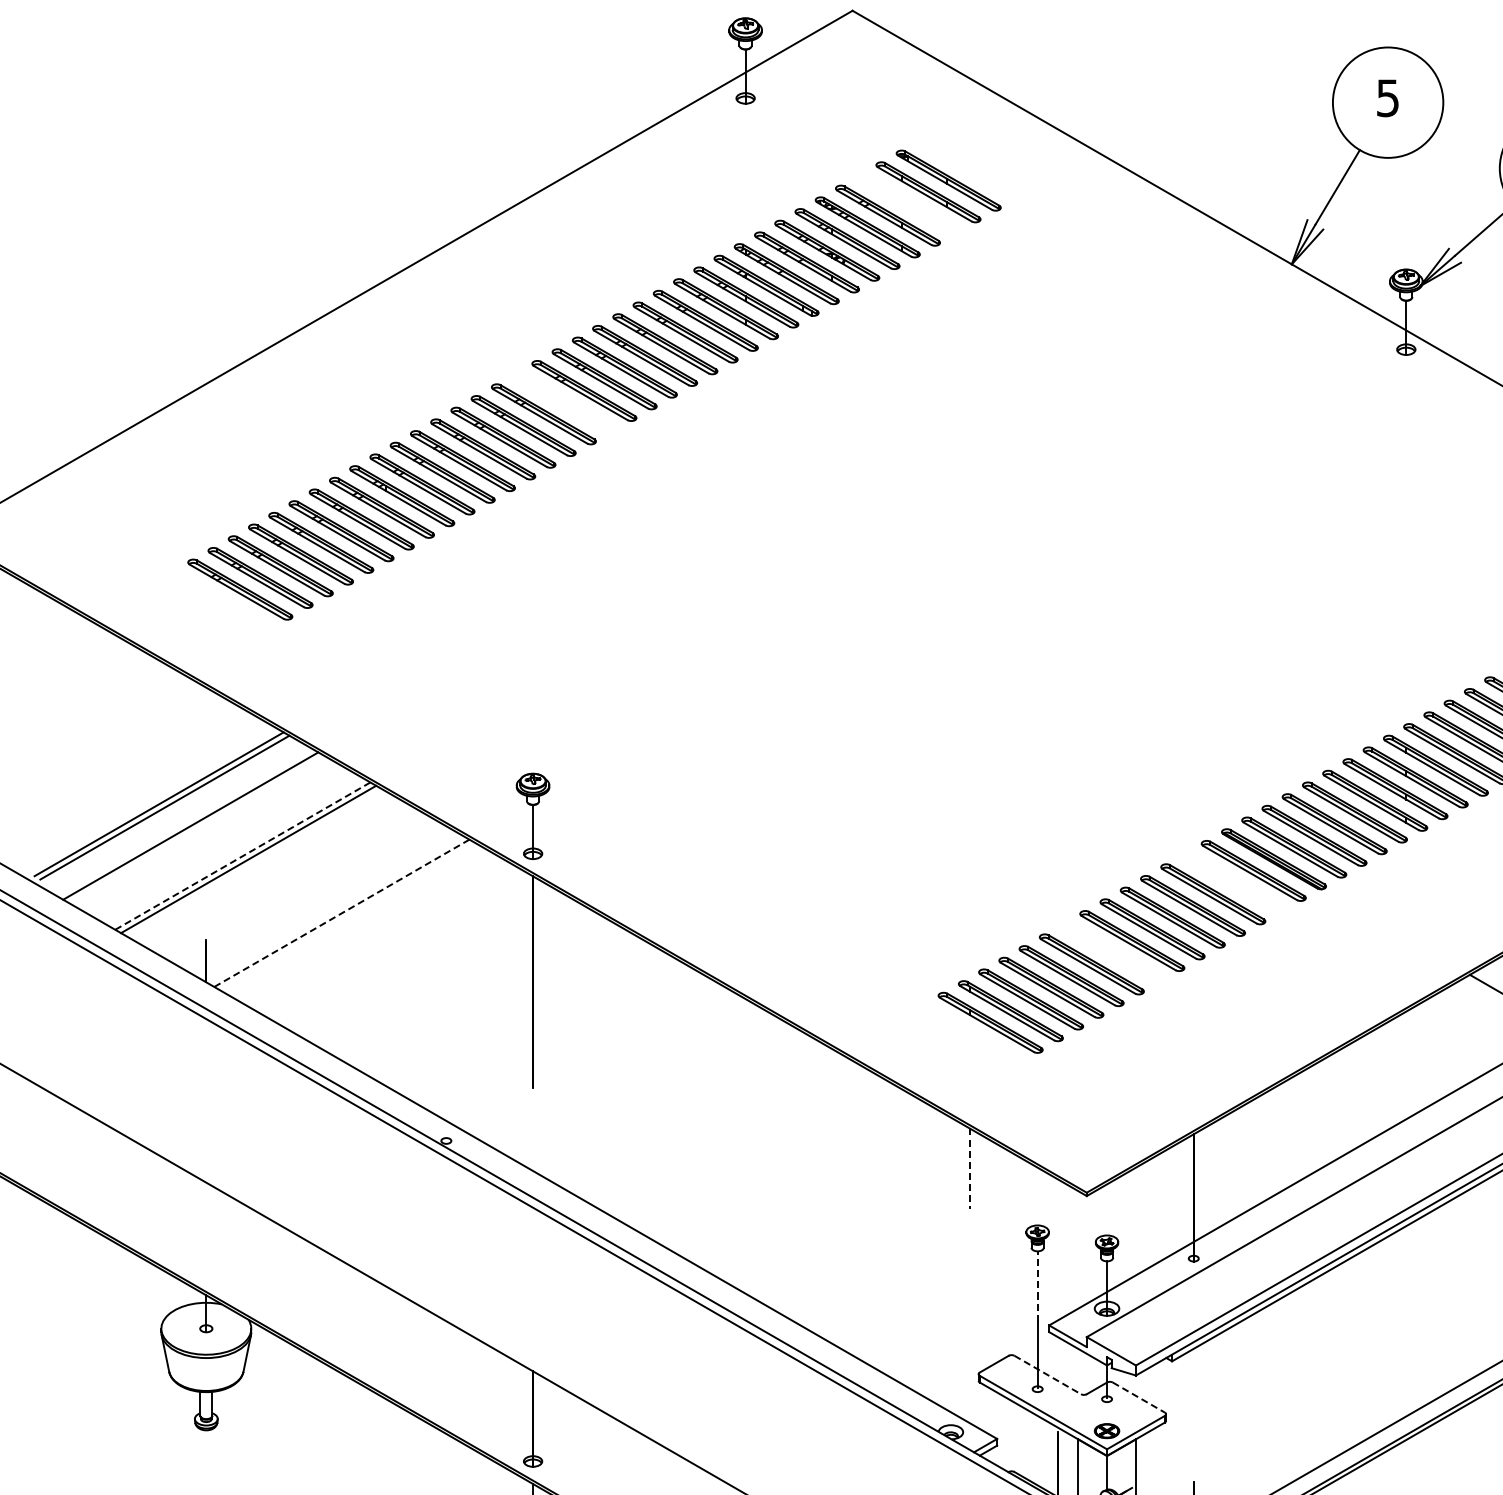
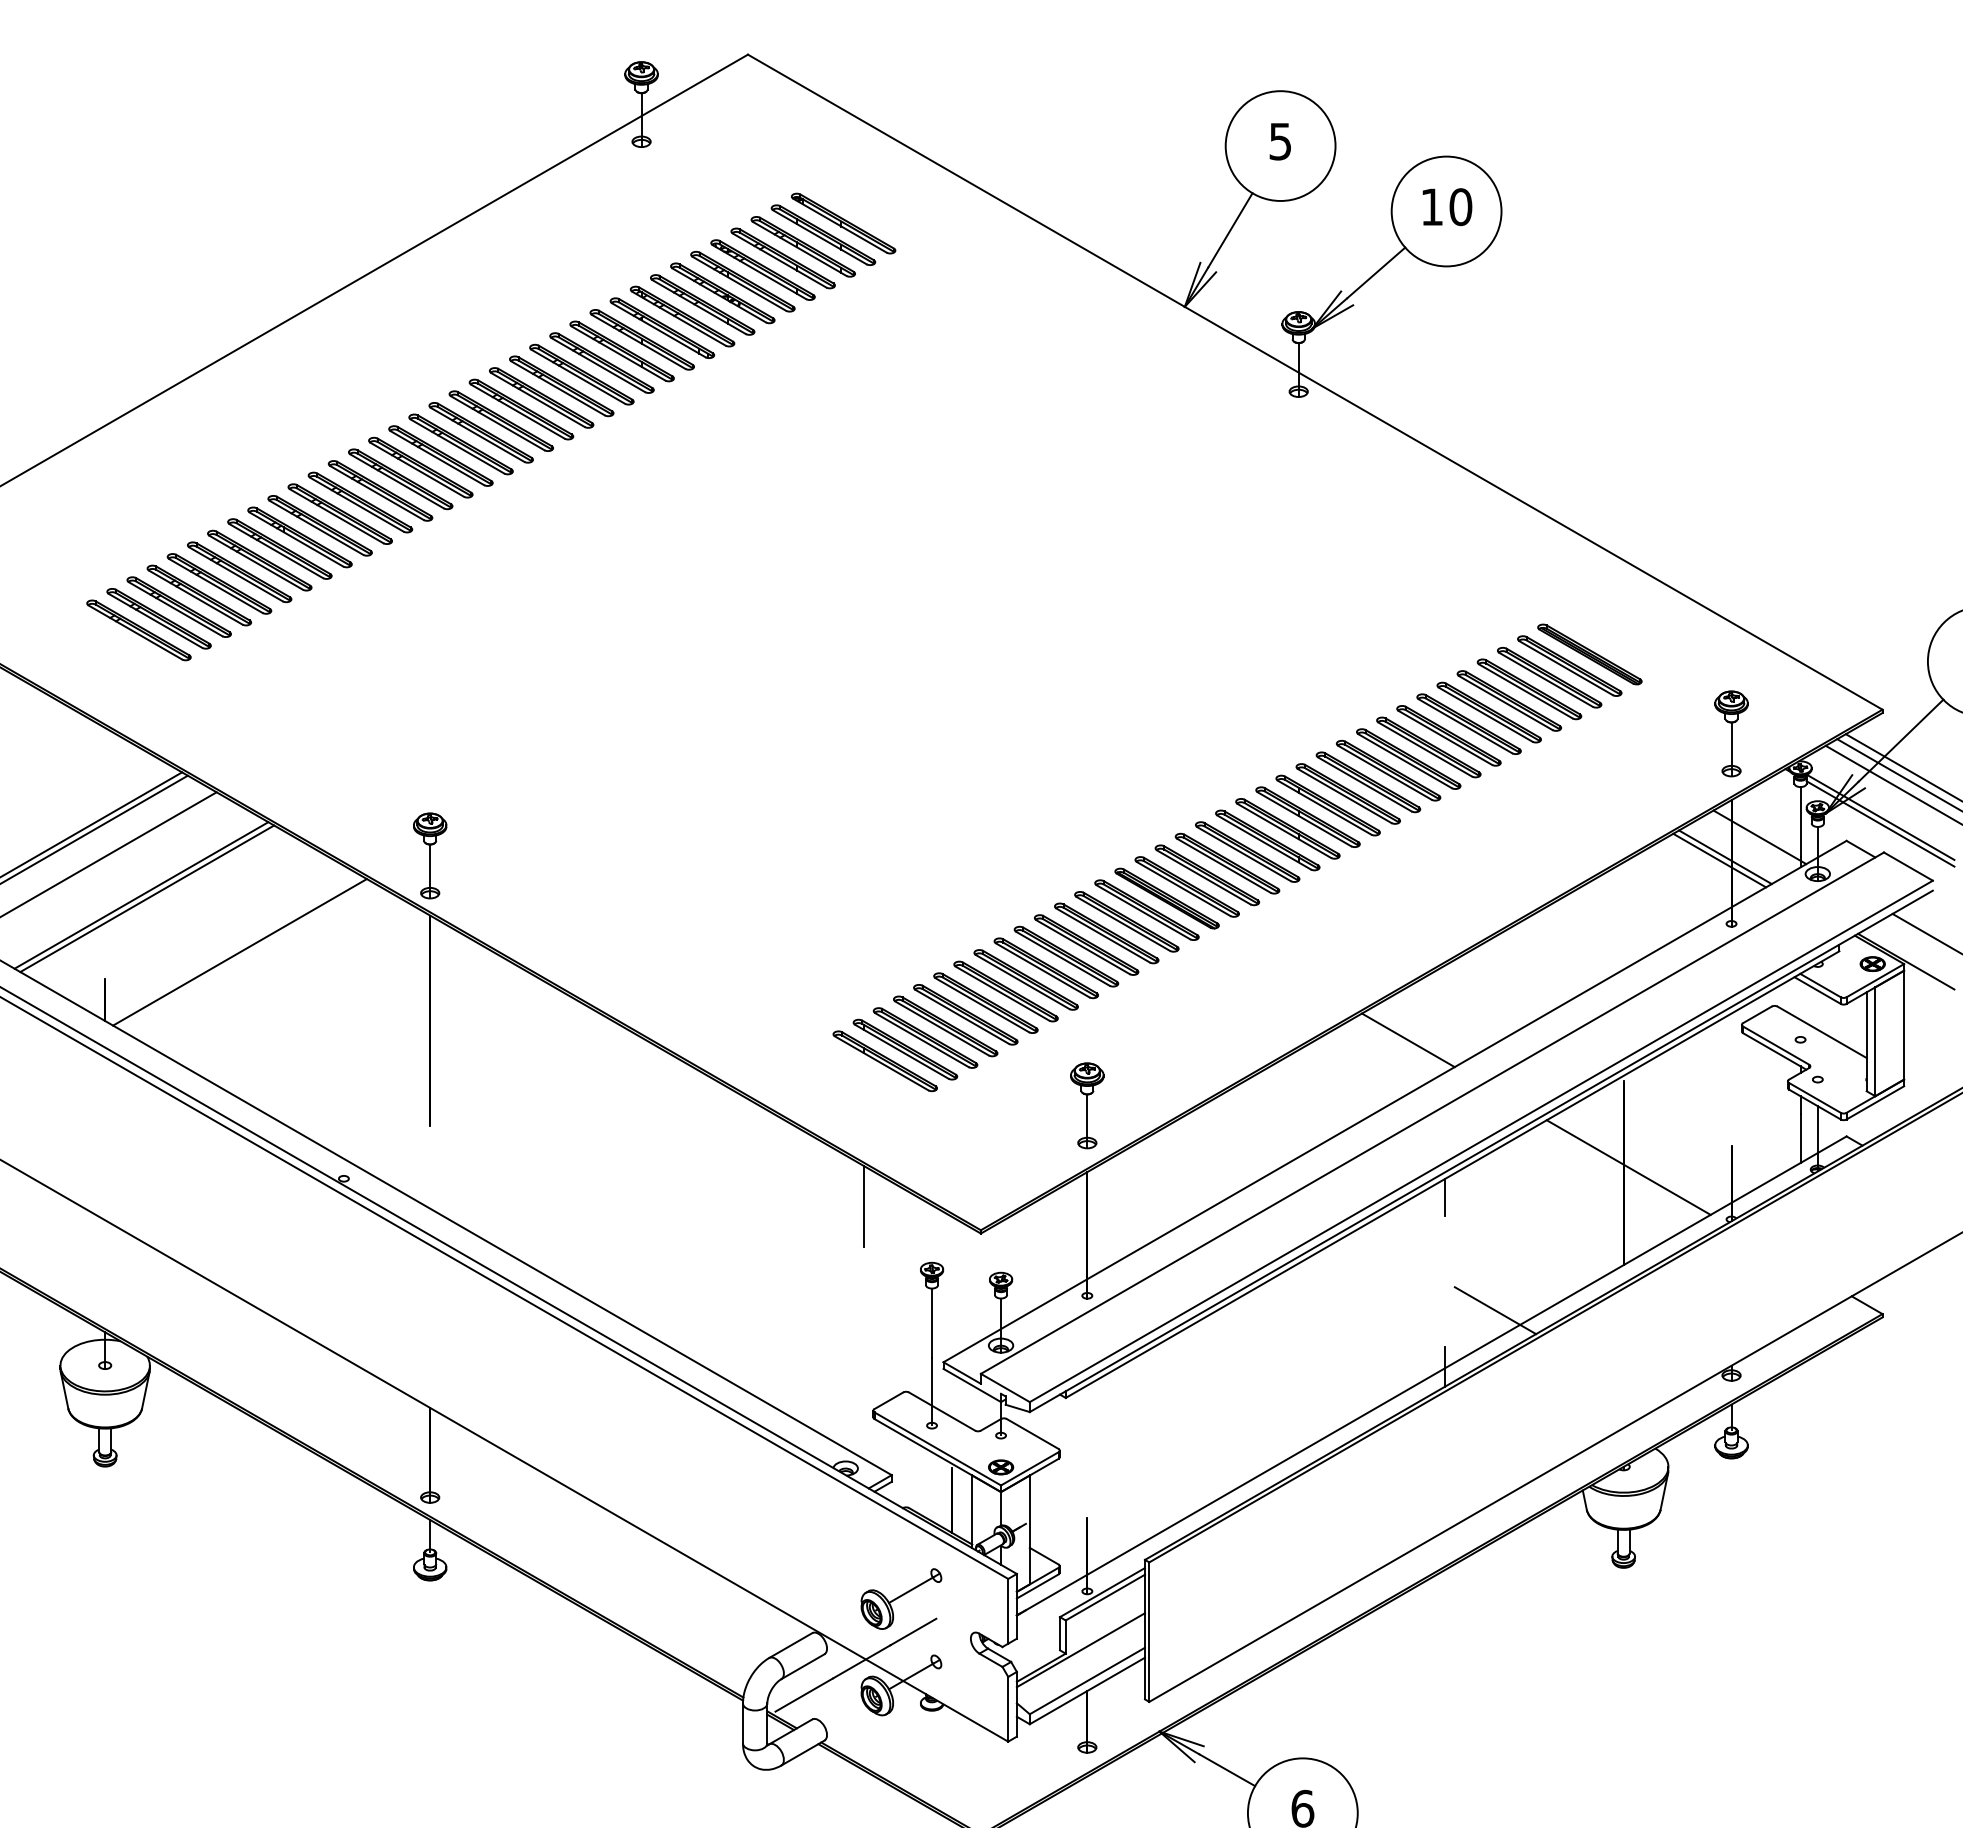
part: (907, 203) -> (802, 246), added
part: (563, 402) -> (460, 444), added
line: (242, 856) -> (141, 895), dashed -> solid
part: (1233, 882) -> (1126, 921), added
line: (342, 913) -> (240, 952), dashed -> solid
part: (1111, 952) -> (1005, 991), added
part: (1193, 1067) -> (1087, 1105), added
line: (969, 1169) -> (864, 1207), dashed -> solid
line: (1038, 1286) -> (932, 1323), dashed -> solid
line: (1048, 1374) -> (942, 1411), dashed -> solid
line: (1138, 1397) -> (1032, 1433), dashed -> solid

